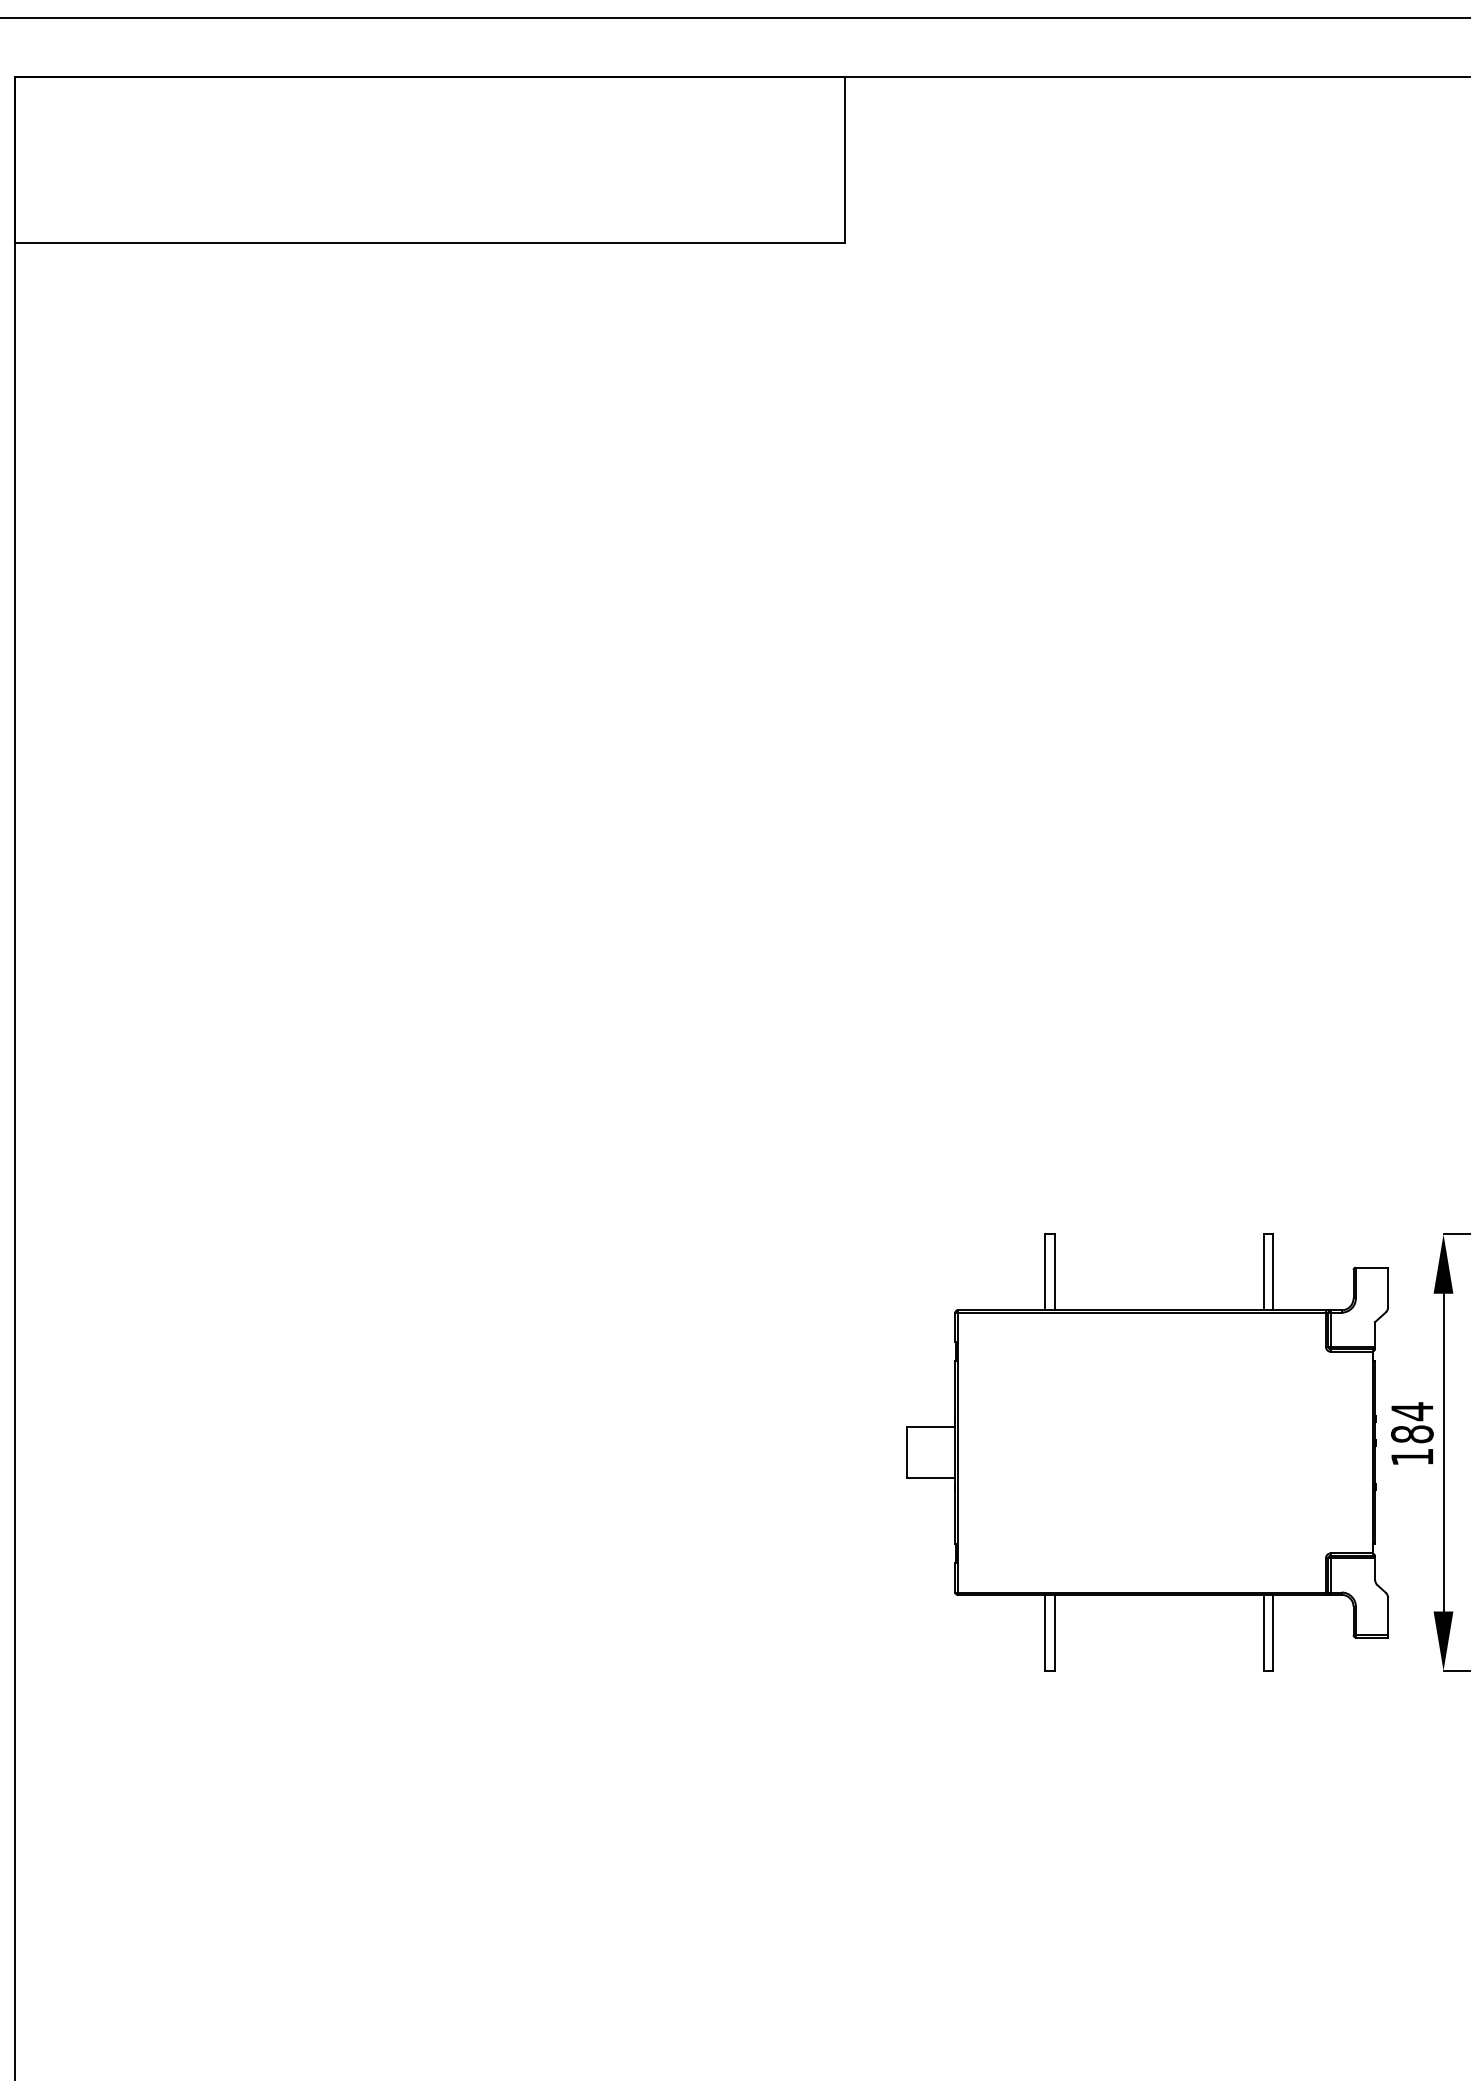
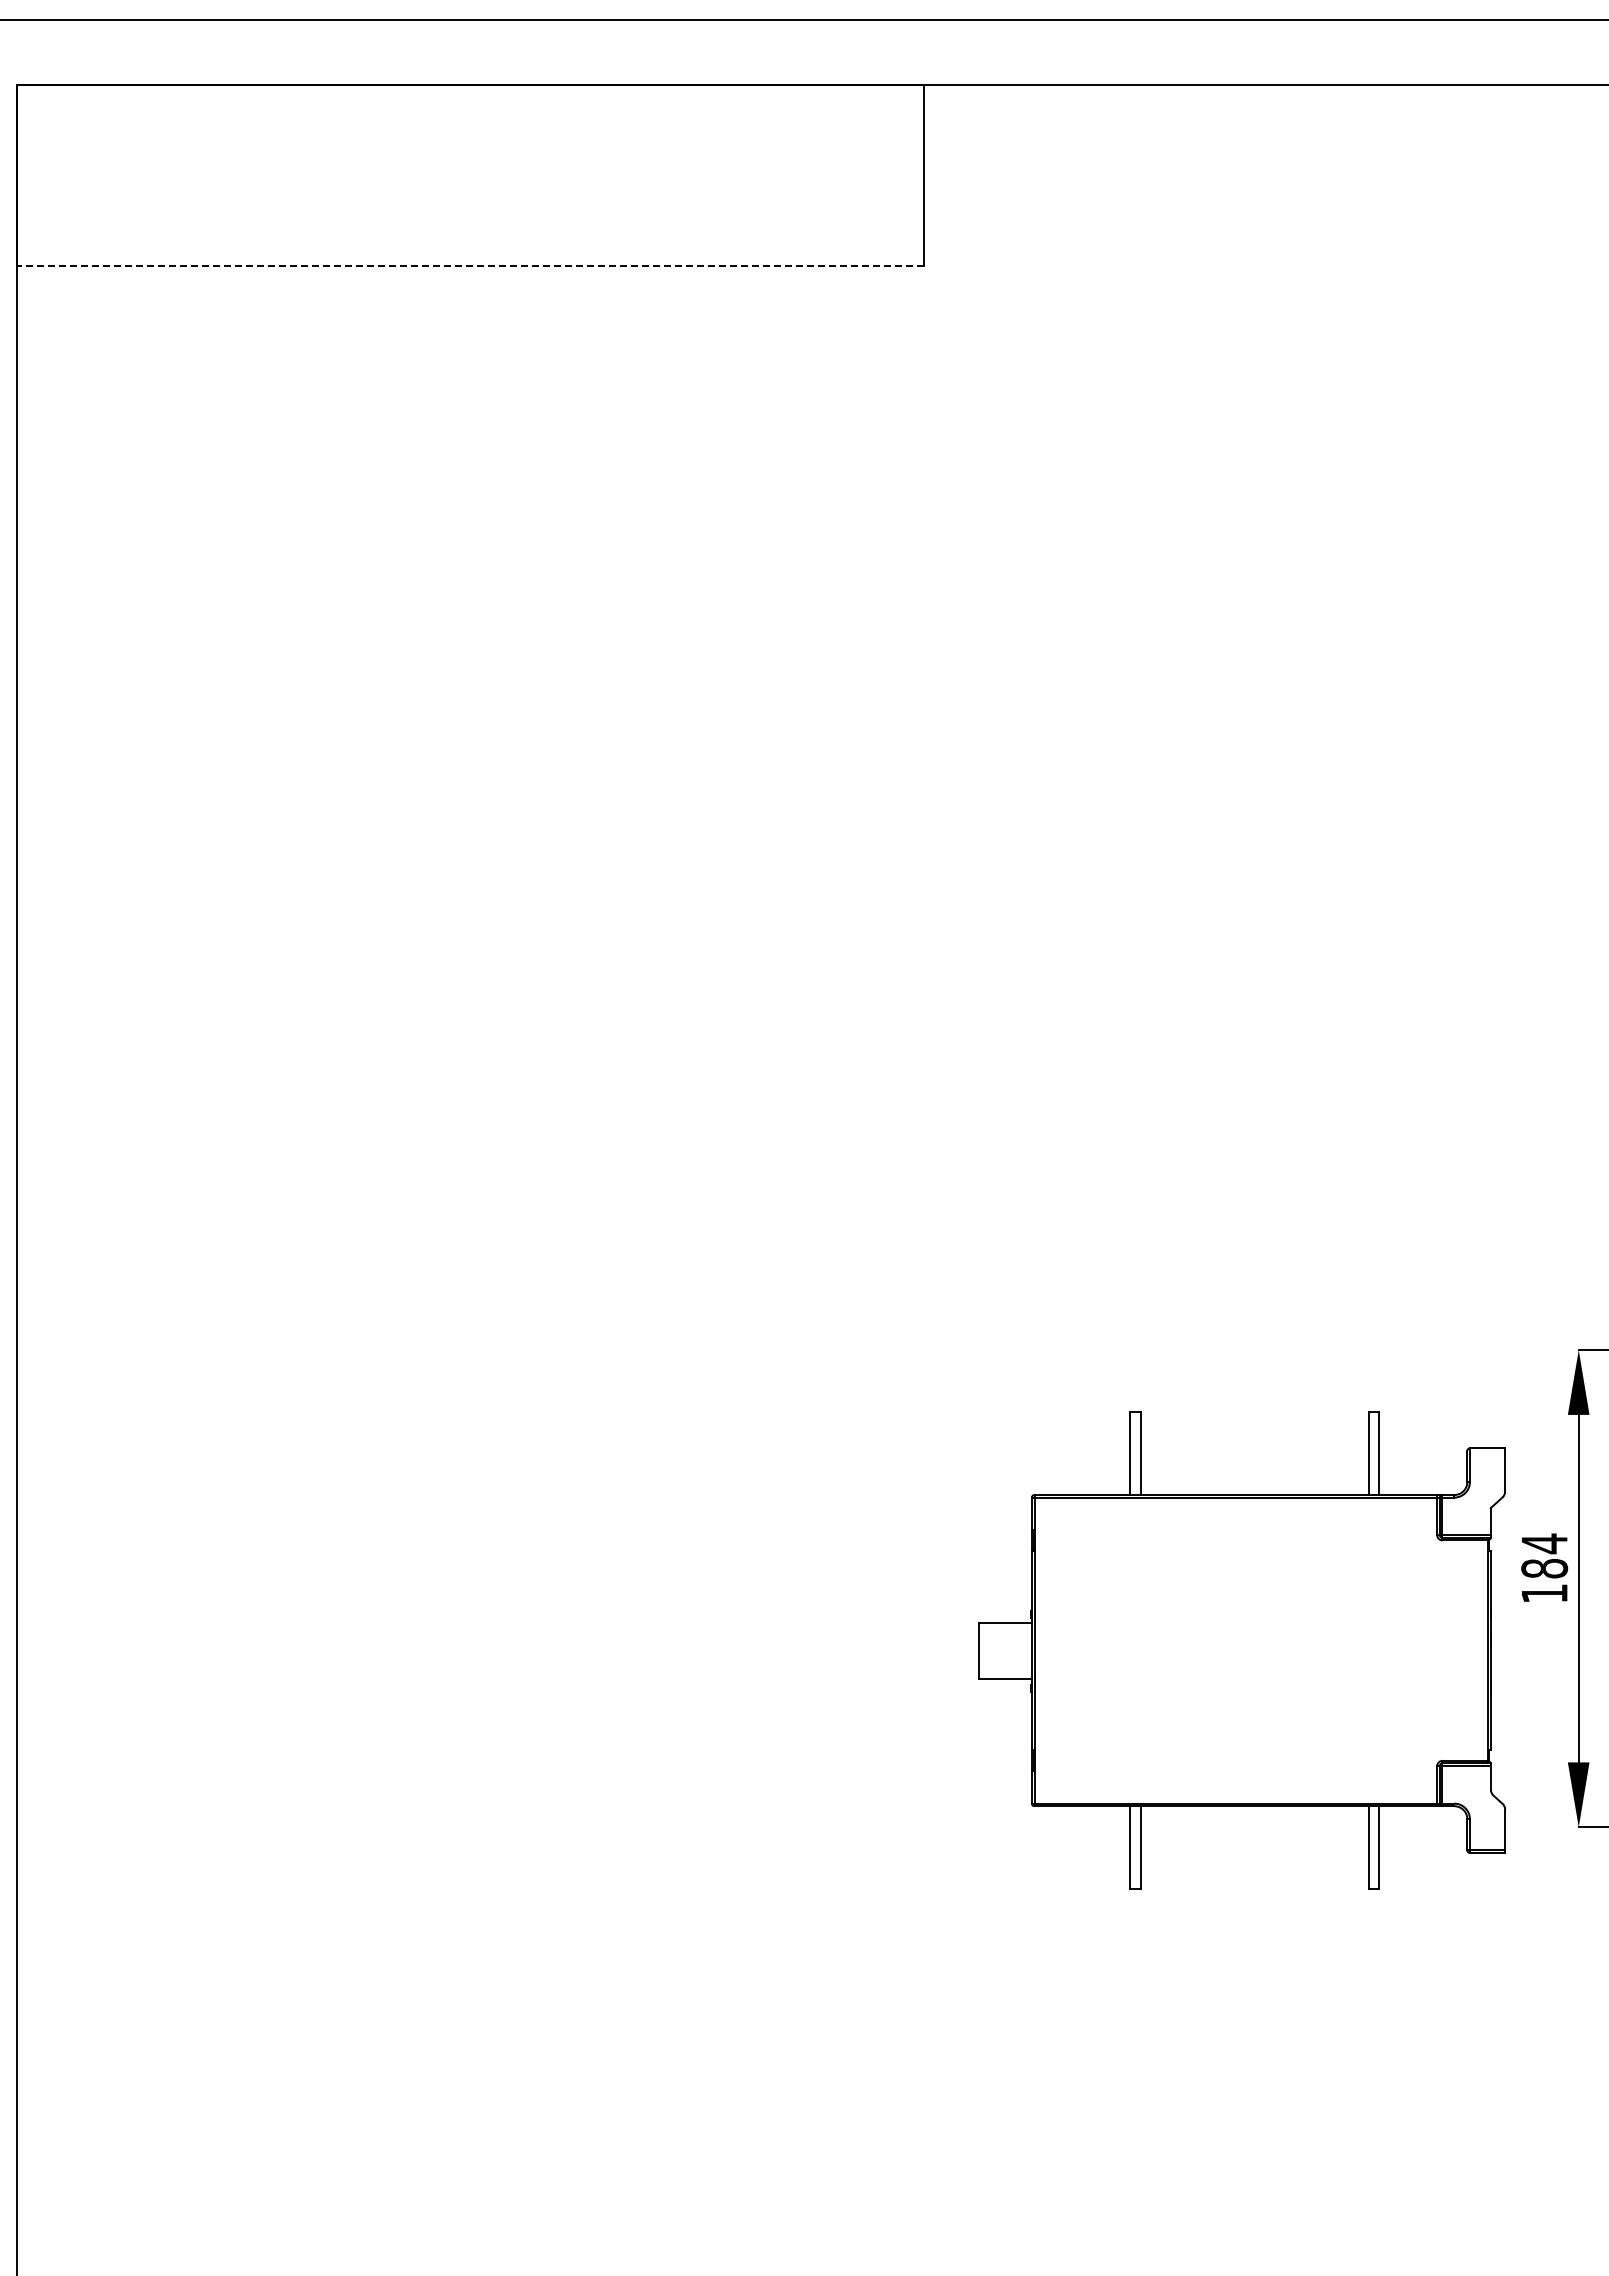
line: (430, 243) -> (470, 266), solid -> dashed
part: (1147, 1452) -> (1241, 1650), moved

